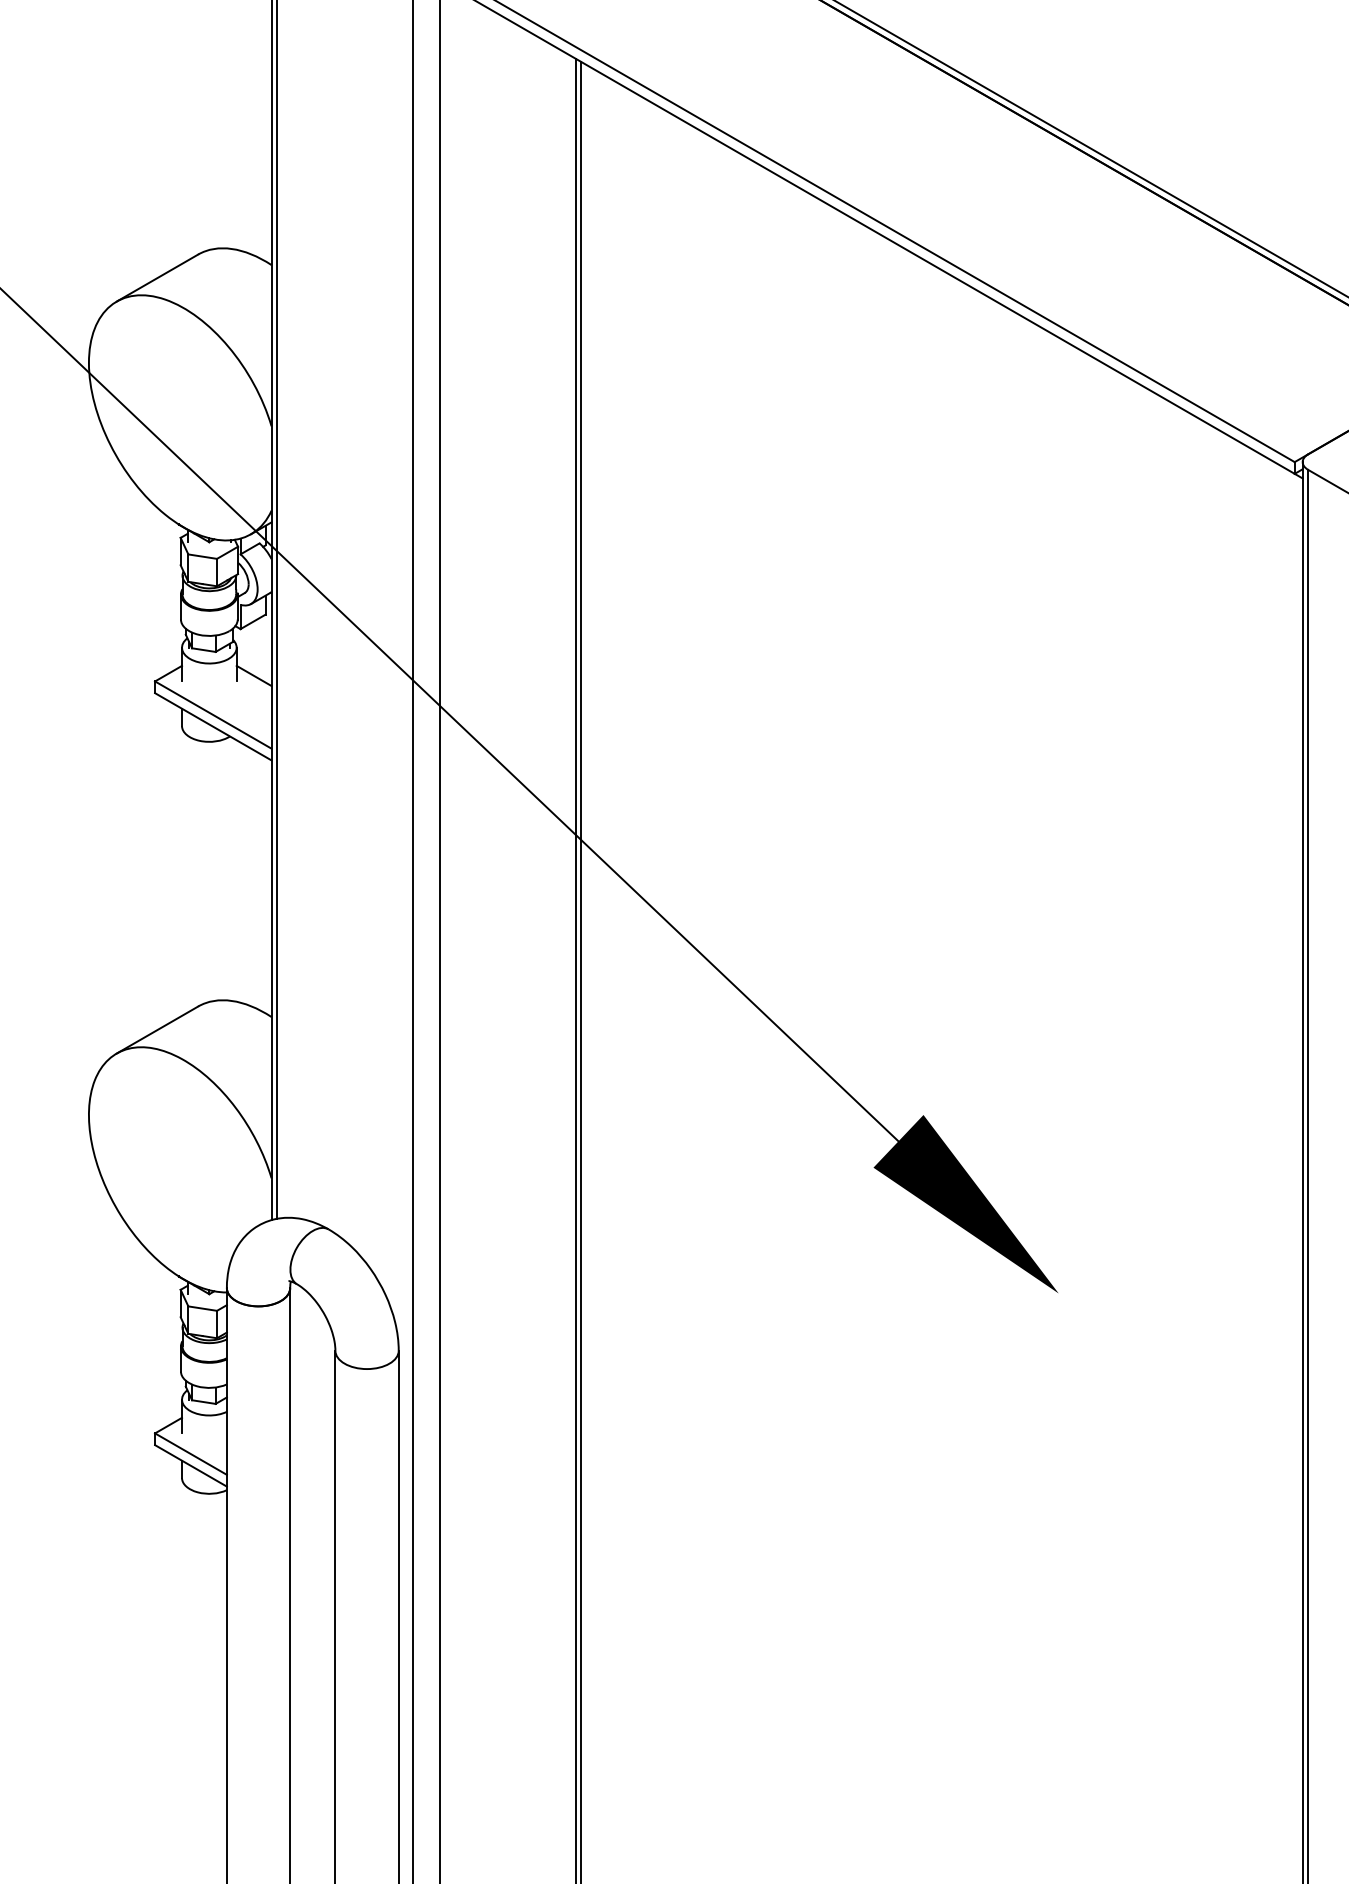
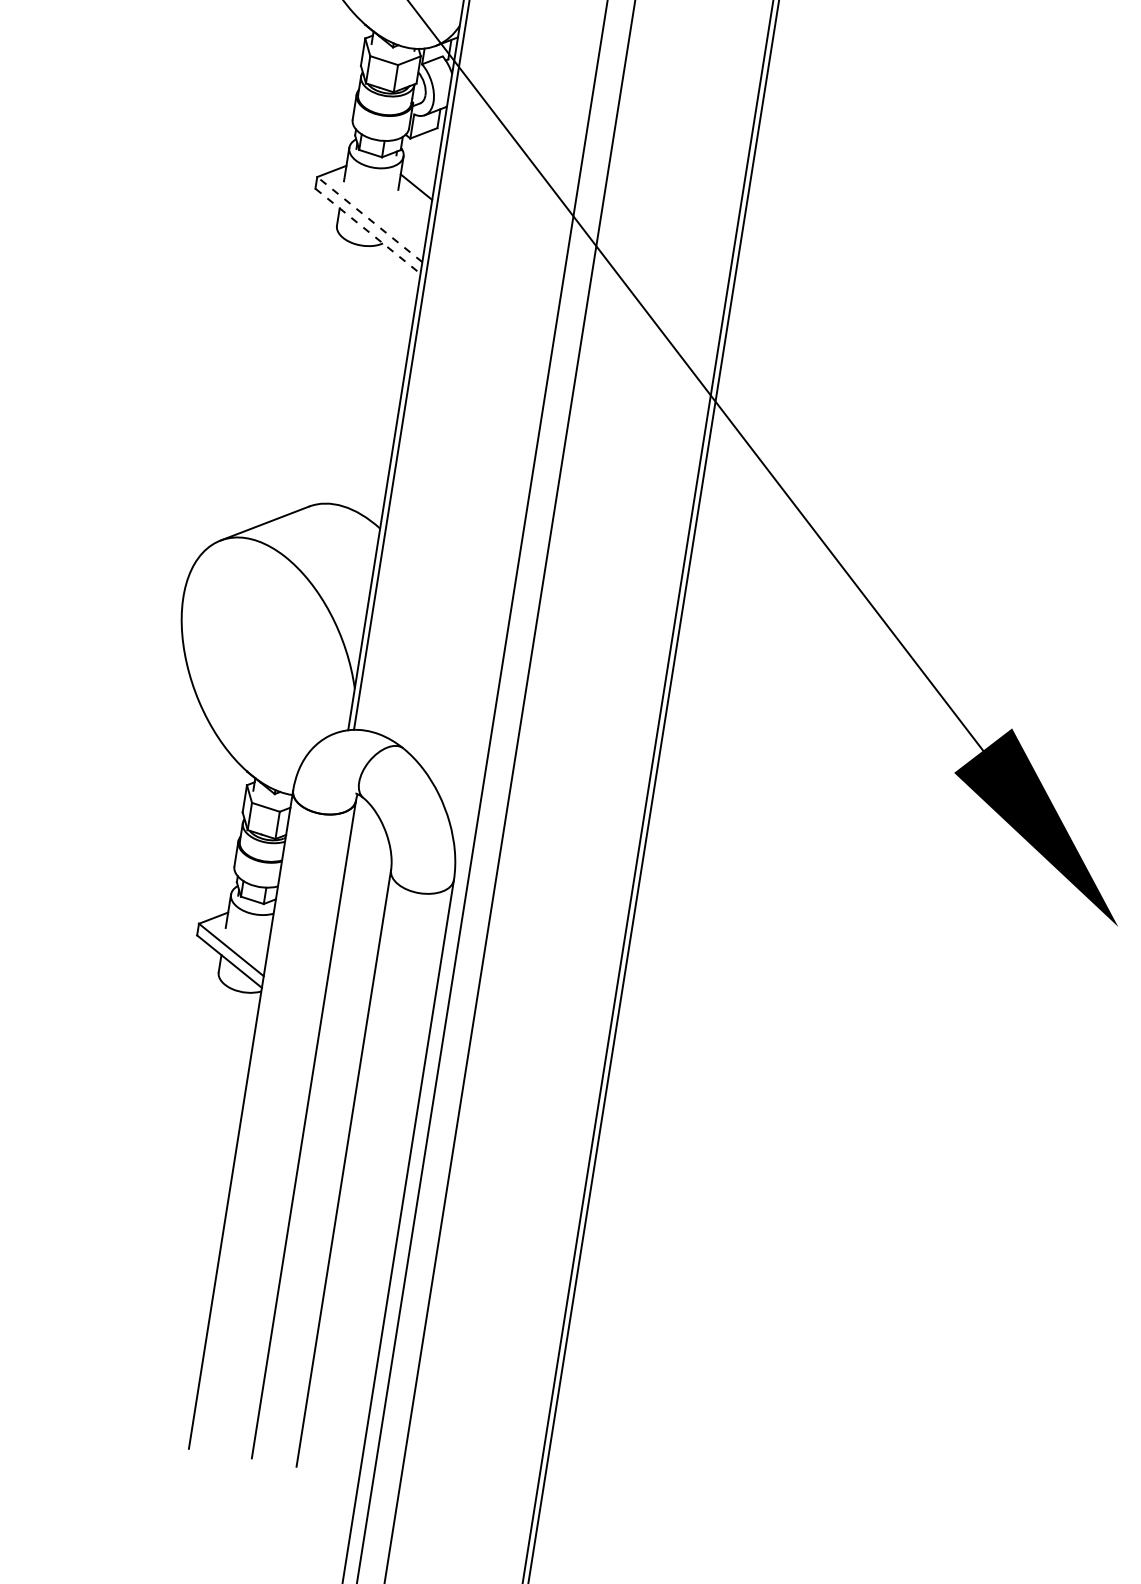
line: (212, 714) -> (369, 218), solid -> dashed
line: (213, 727) -> (368, 231), solid -> dashed

